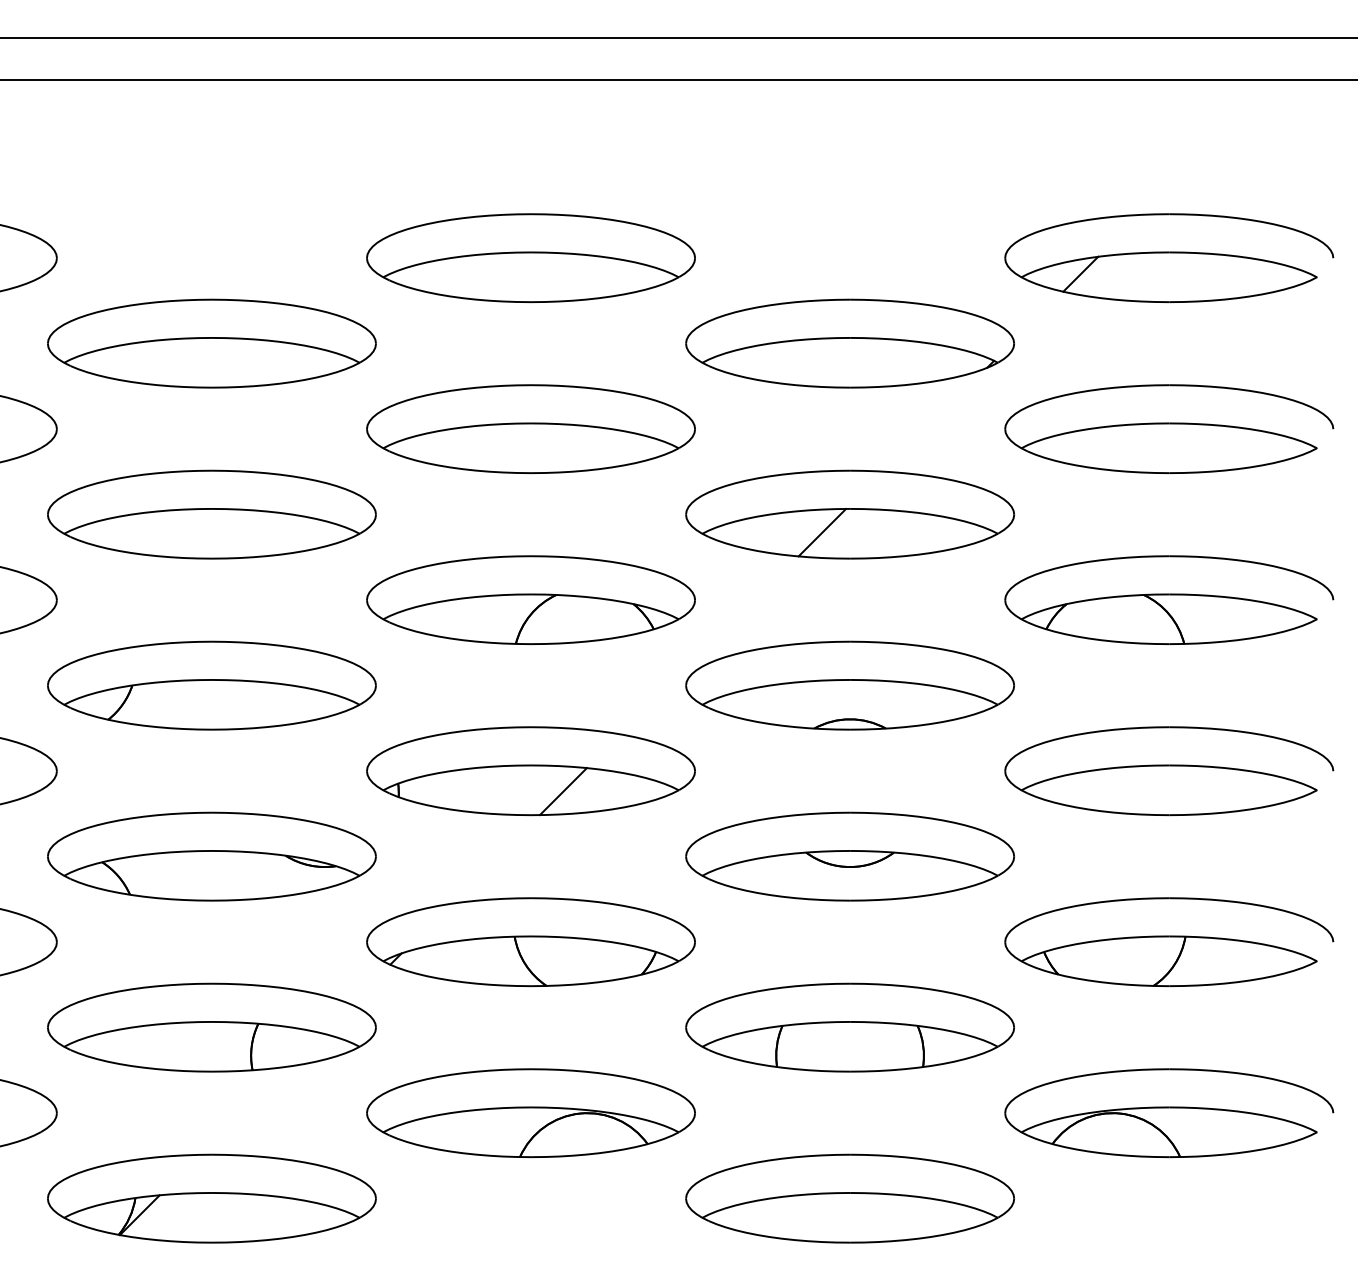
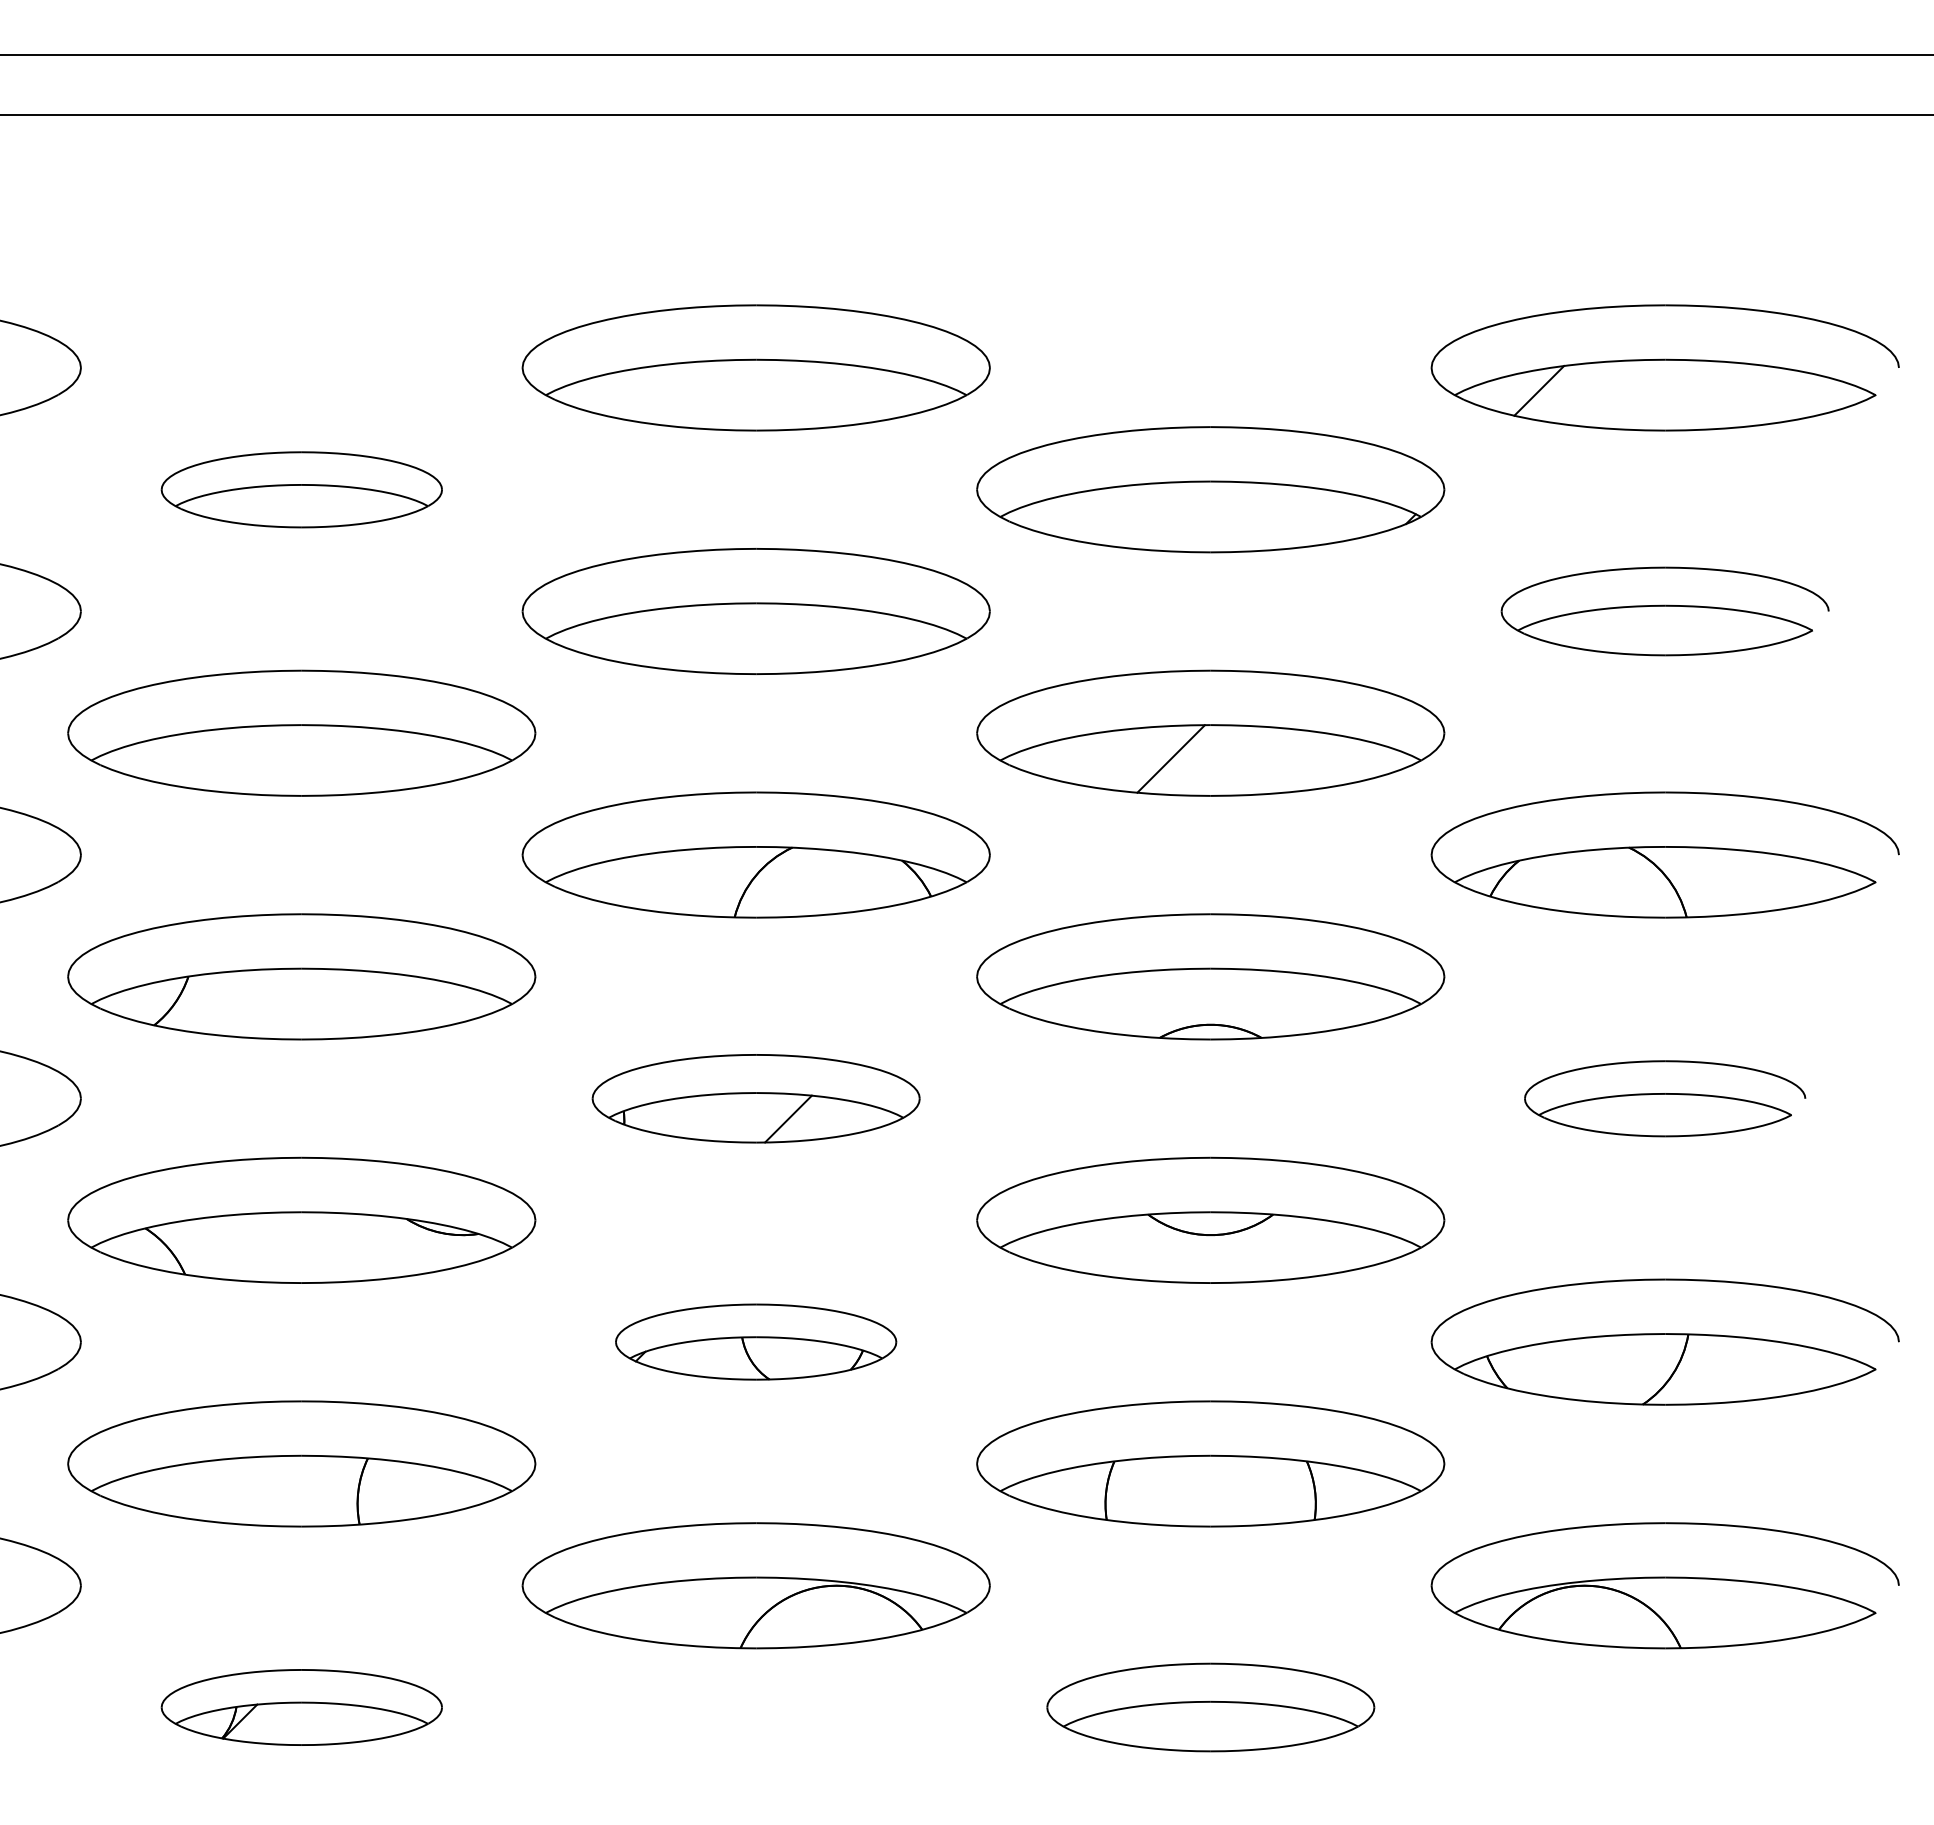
part: (211, 343) -> (301, 489), size x0.6
part: (1168, 429) -> (1664, 611), size x0.7
part: (530, 771) -> (755, 1098), size x0.7
part: (1168, 771) -> (1664, 1098), size x0.6
part: (530, 941) -> (755, 1341), size x0.6
part: (211, 1198) -> (301, 1707), size x0.6
part: (849, 1198) -> (1210, 1707), size x0.7

